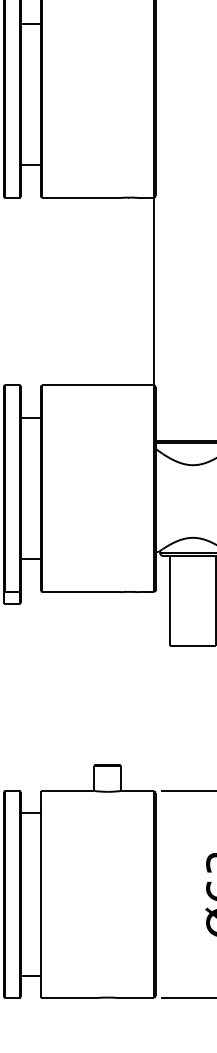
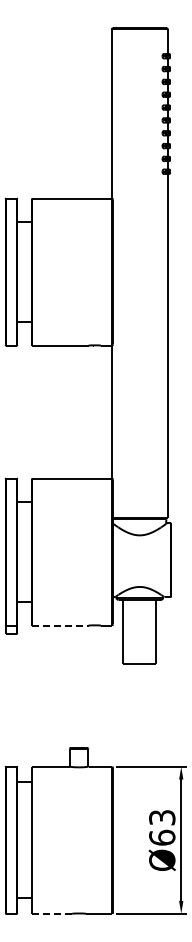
line: (82, 592) -> (61, 625), solid -> dashed
line: (68, 997) -> (51, 913), solid -> dashed

